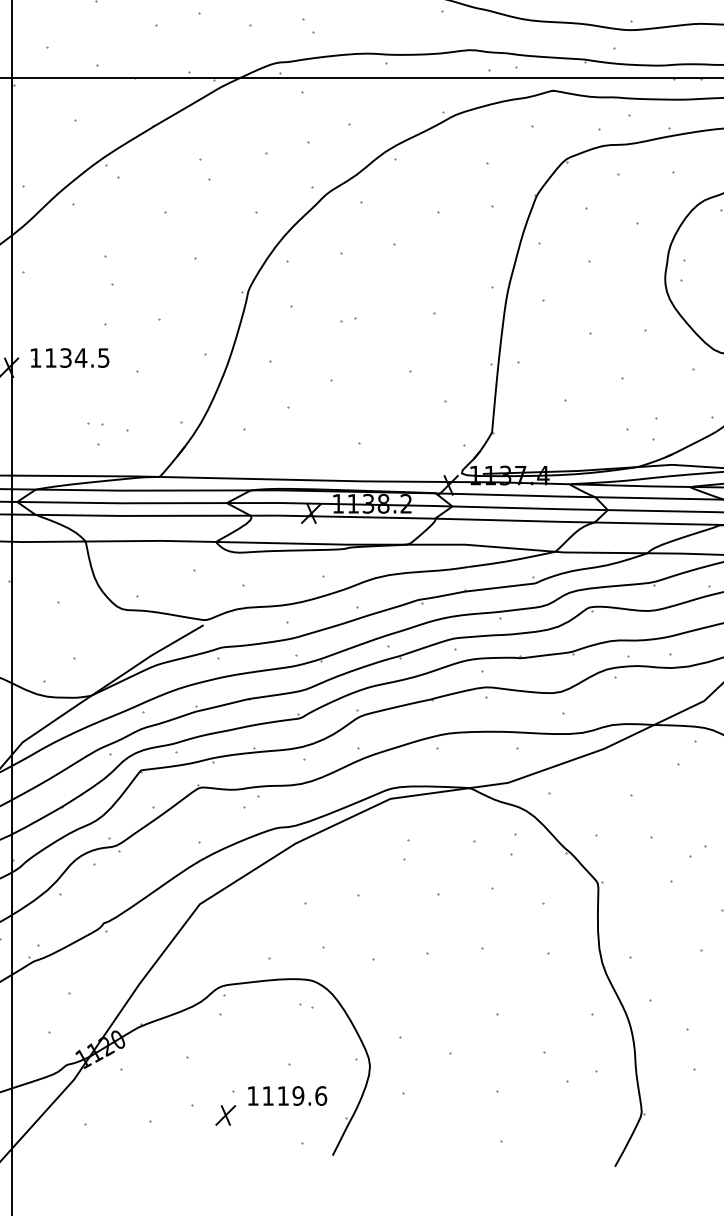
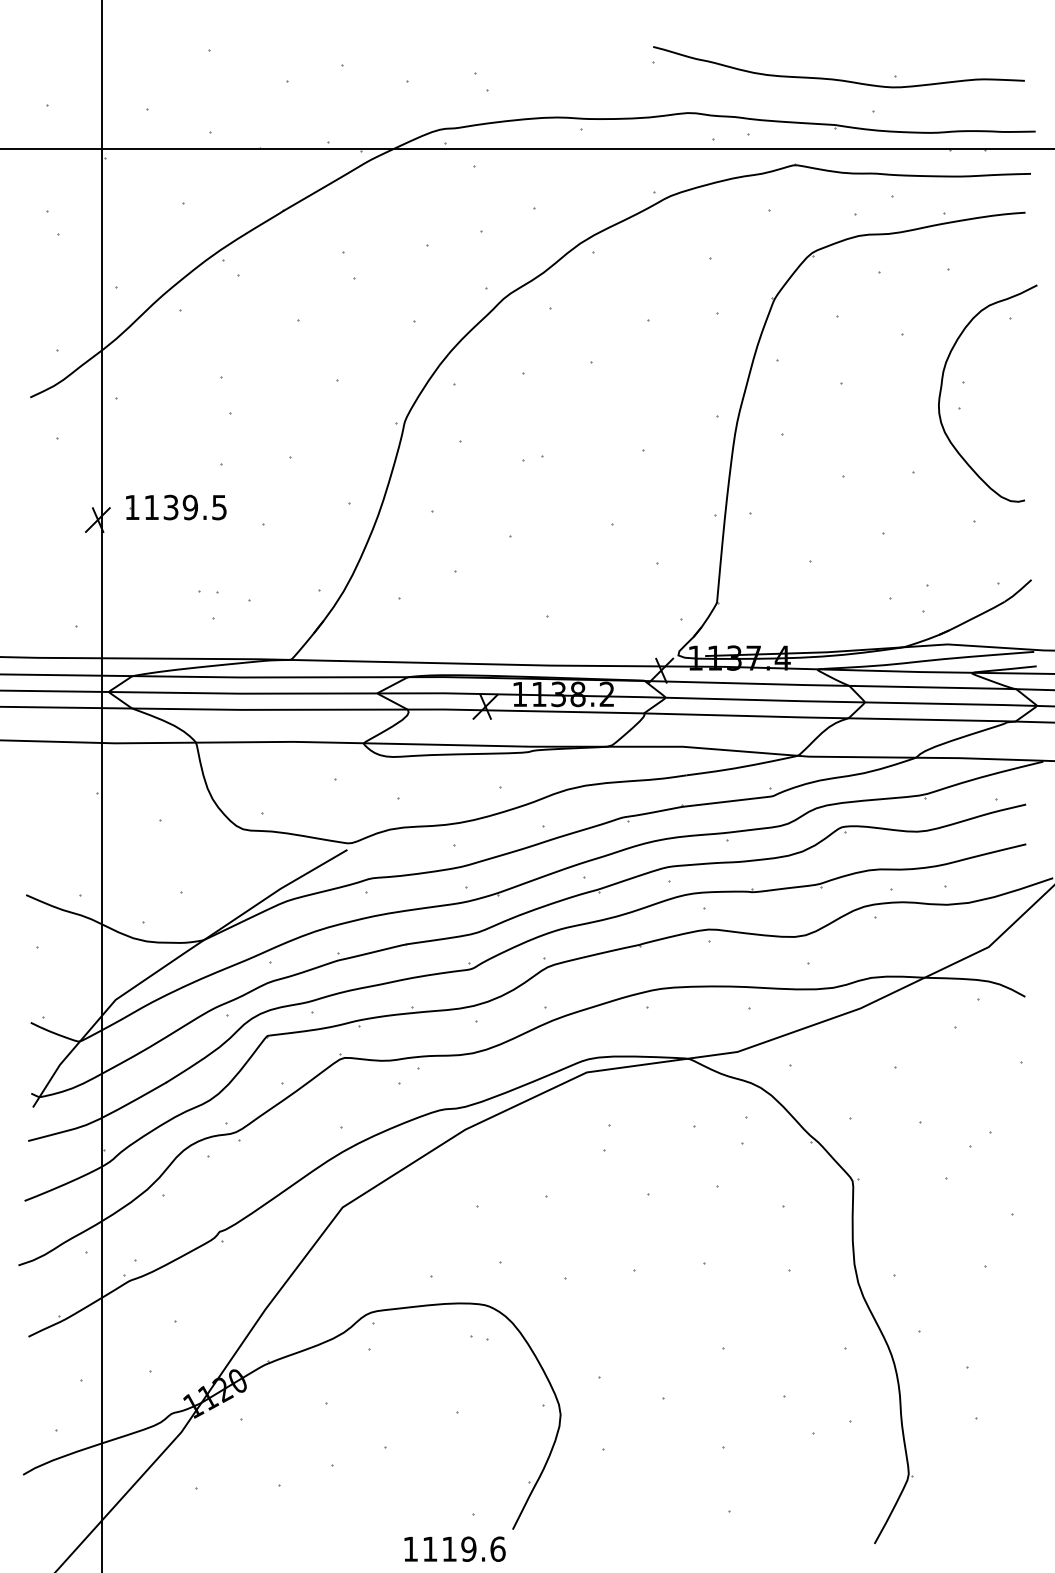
text: (81, 357) -> (190, 507), 1134.5 -> 1139.5
text: (287, 1095) -> (454, 1548), moved
part: (225, 1114) -> (375, 1477), removed

